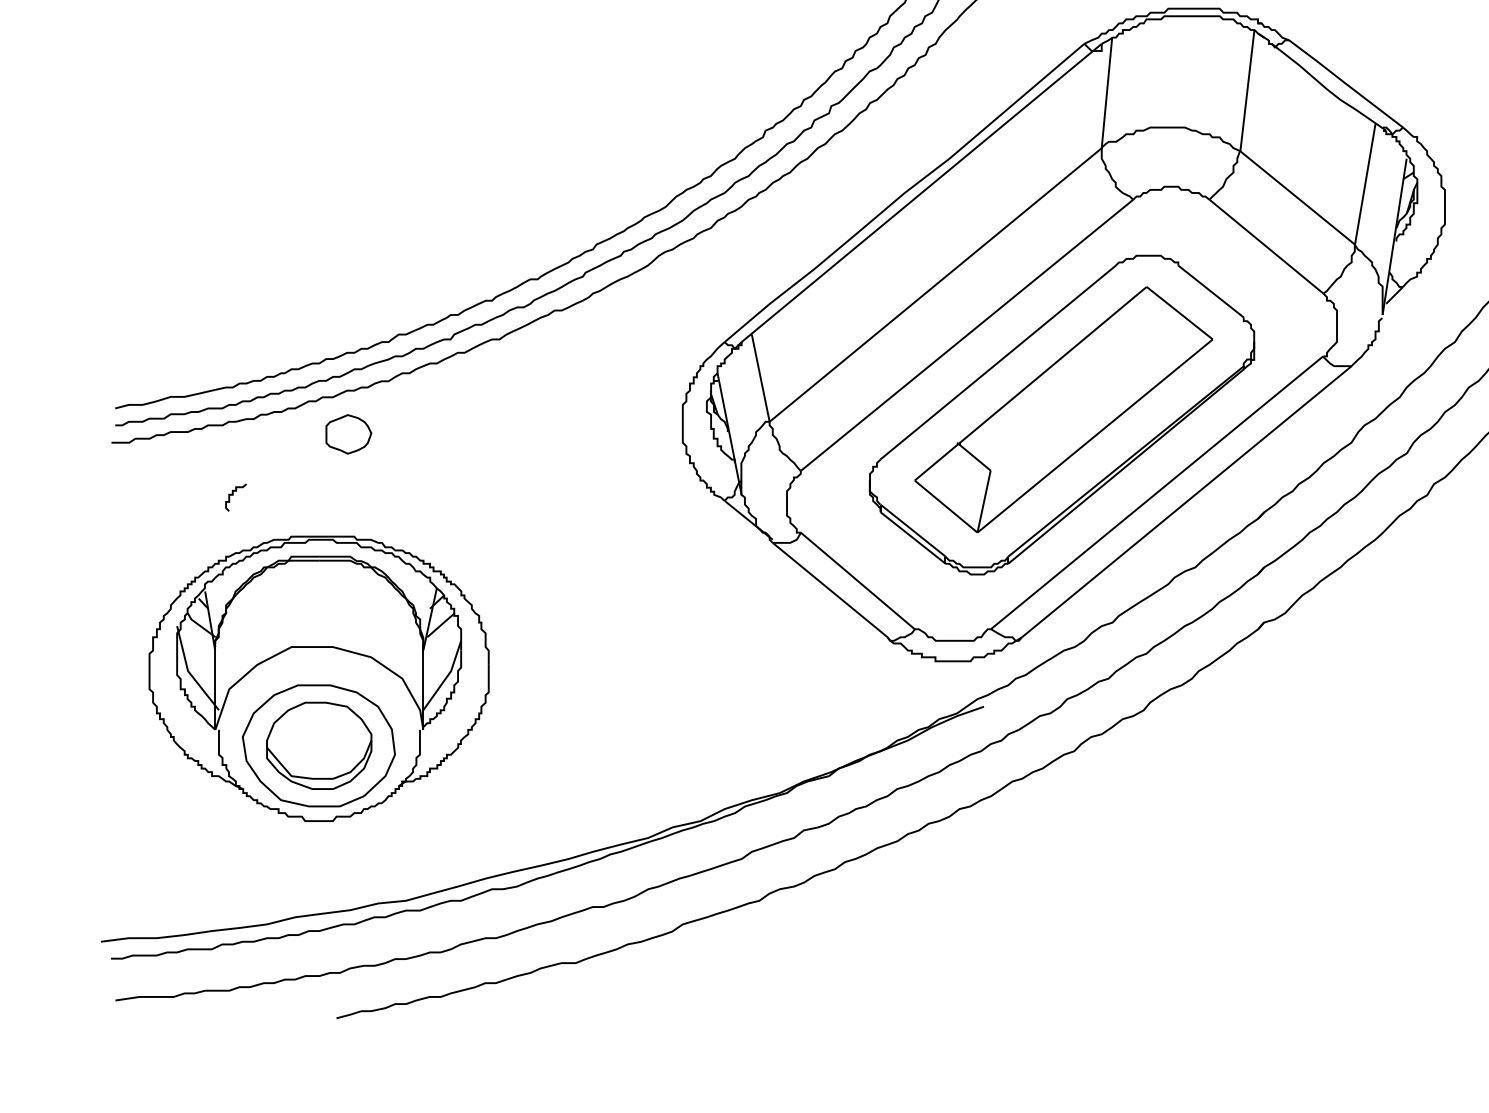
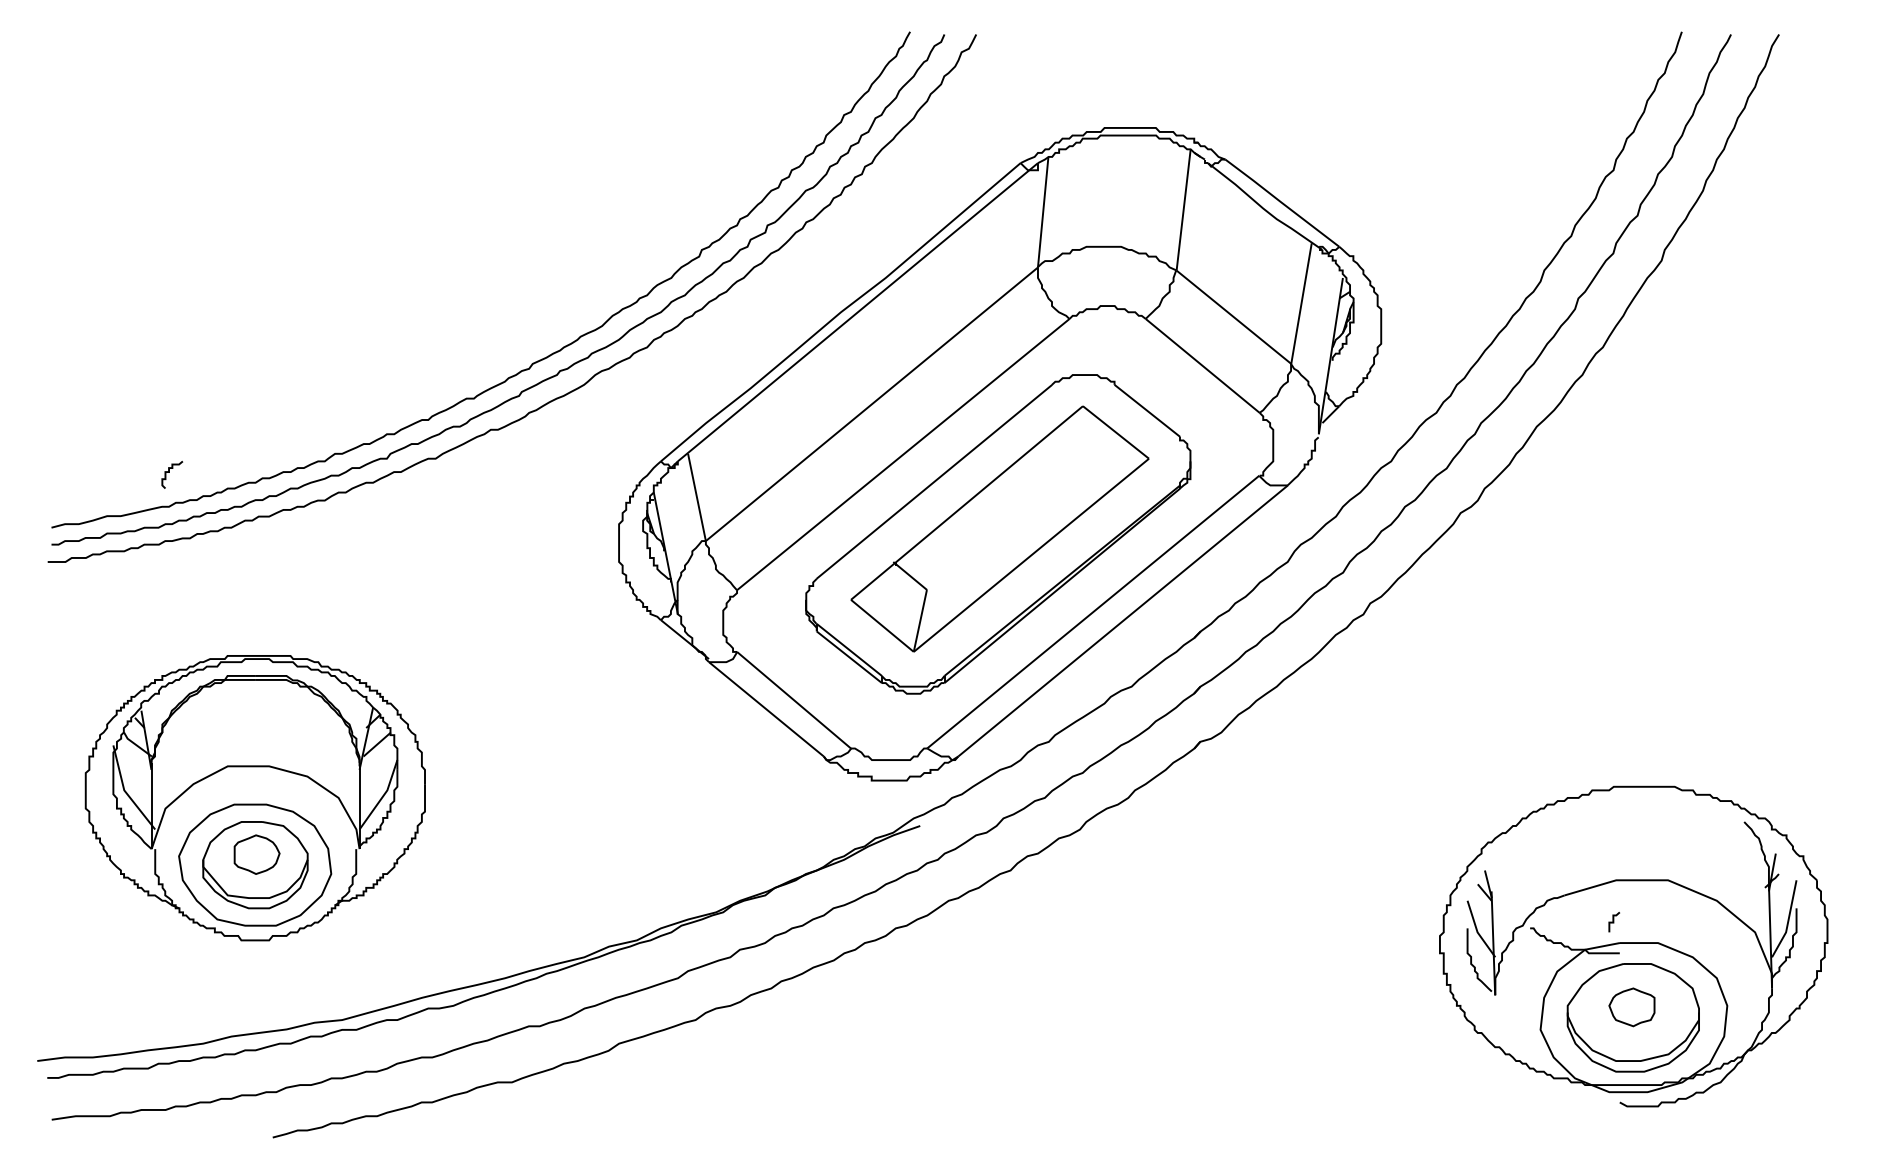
part: (348, 434) -> (256, 854), moved
curve: (233, 495) -> (169, 472), moved

